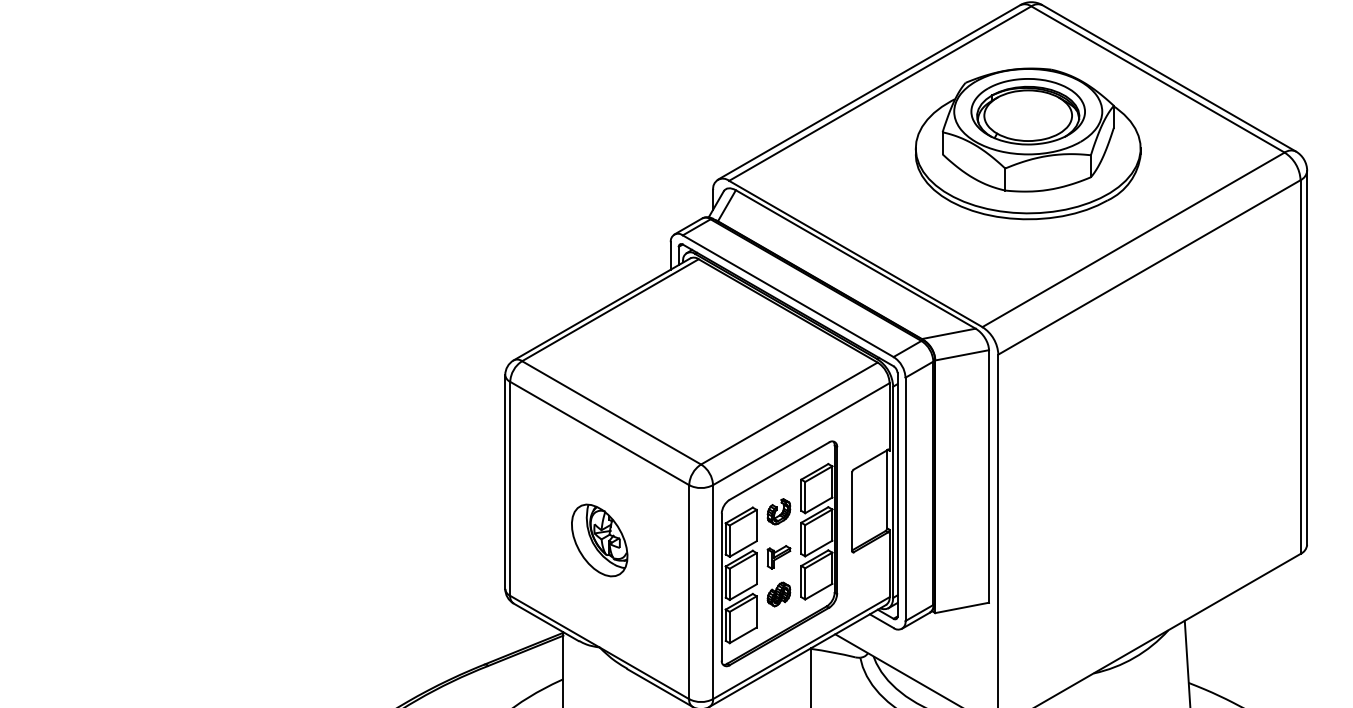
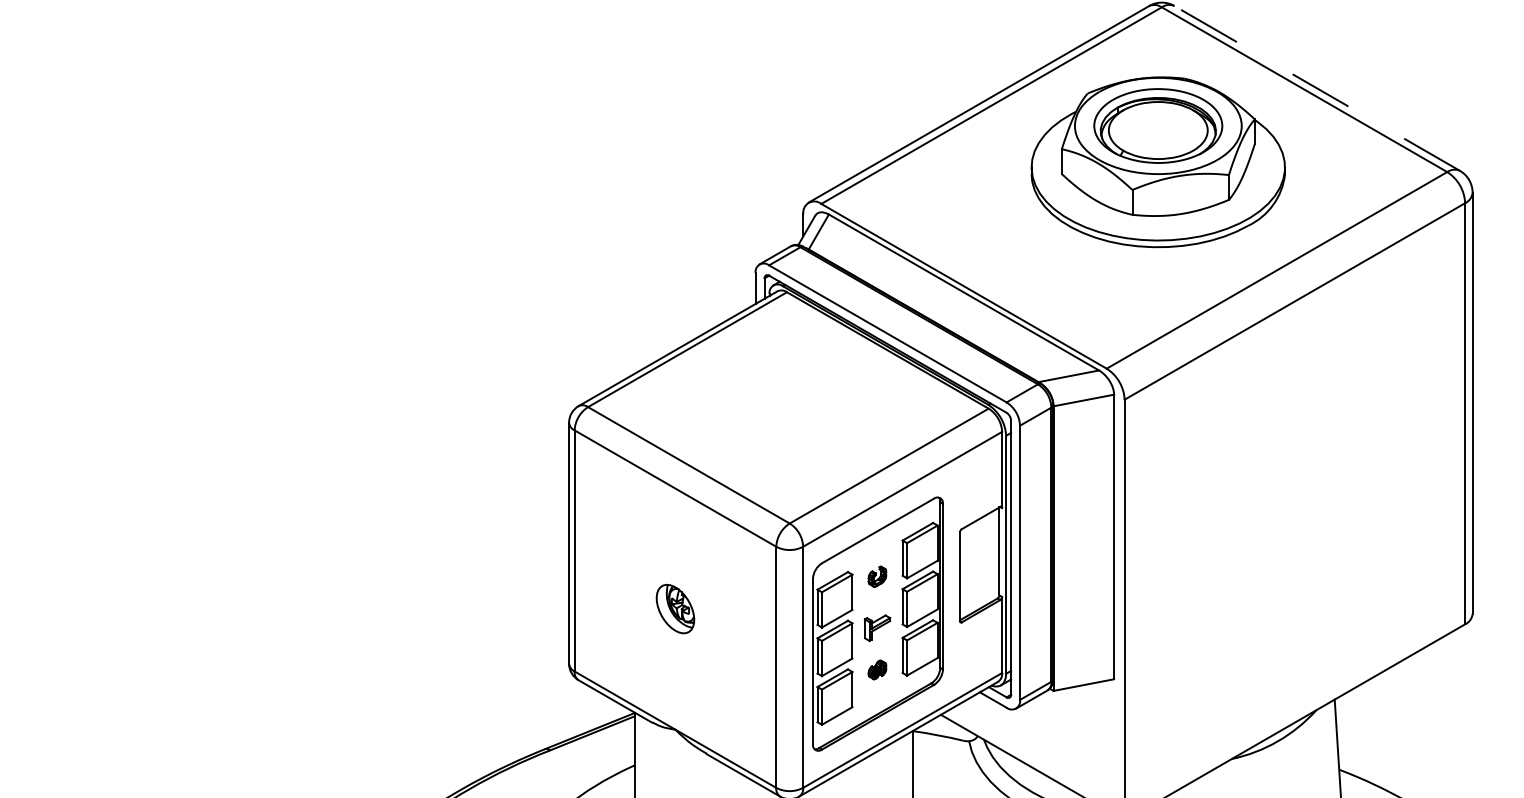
line: (1169, 78) -> (1317, 88), solid -> dashed
part: (779, 511) -> (877, 576), size x0.7
part: (599, 539) -> (675, 608), size x0.6
part: (779, 594) -> (877, 669), size x0.7

